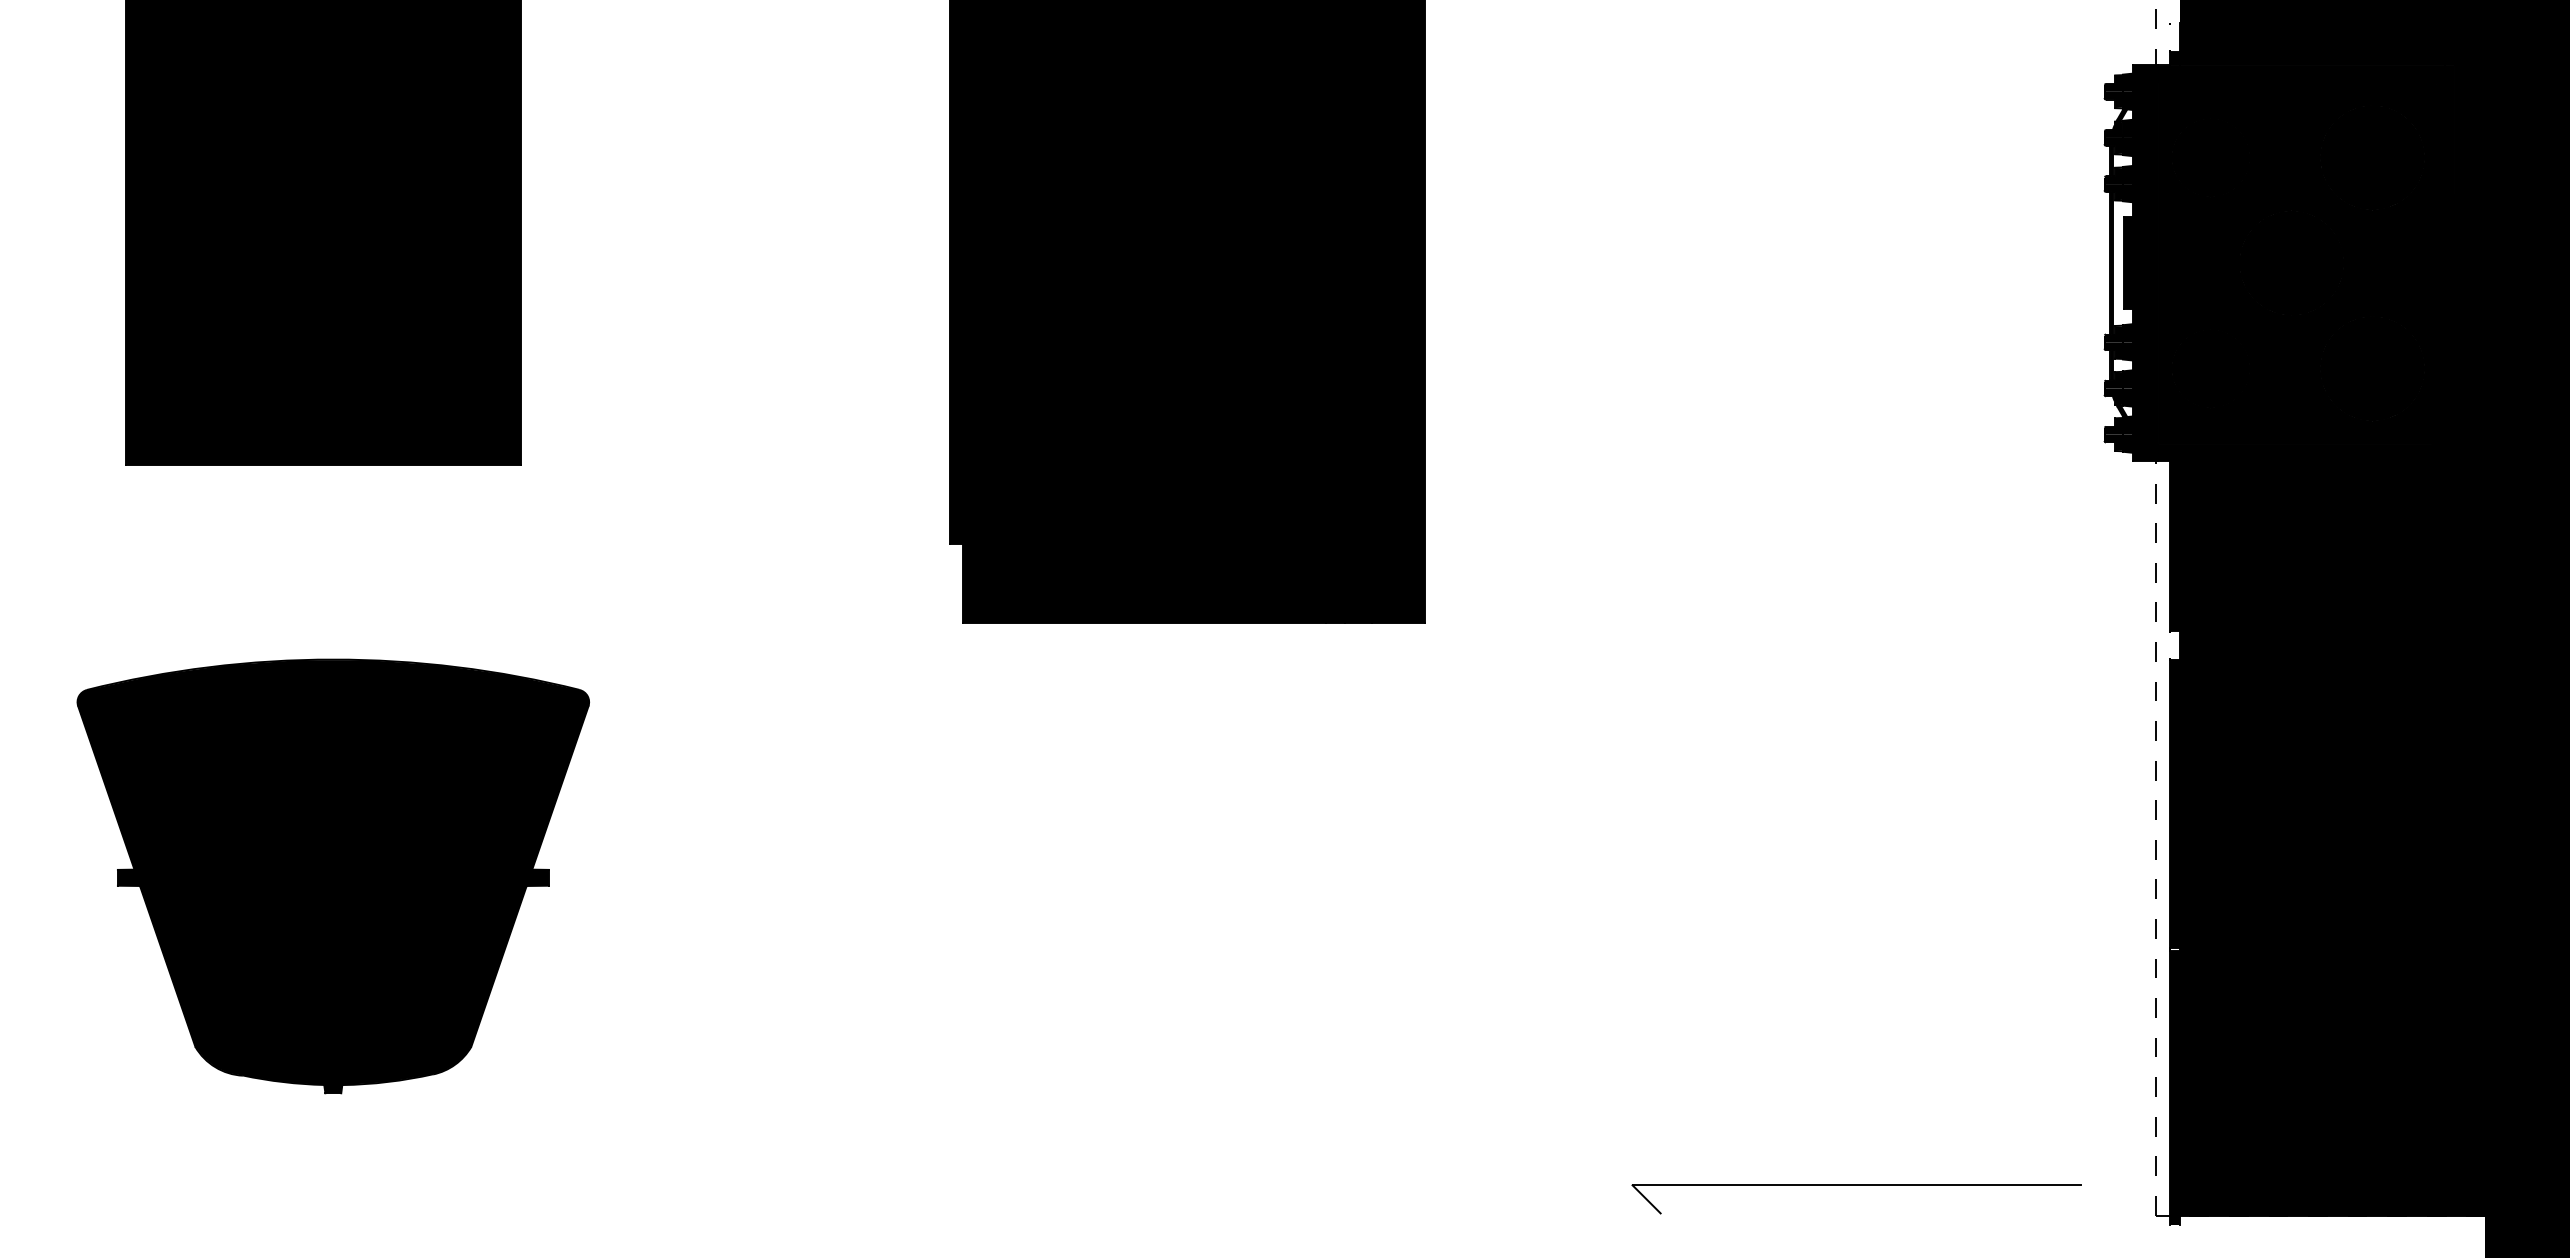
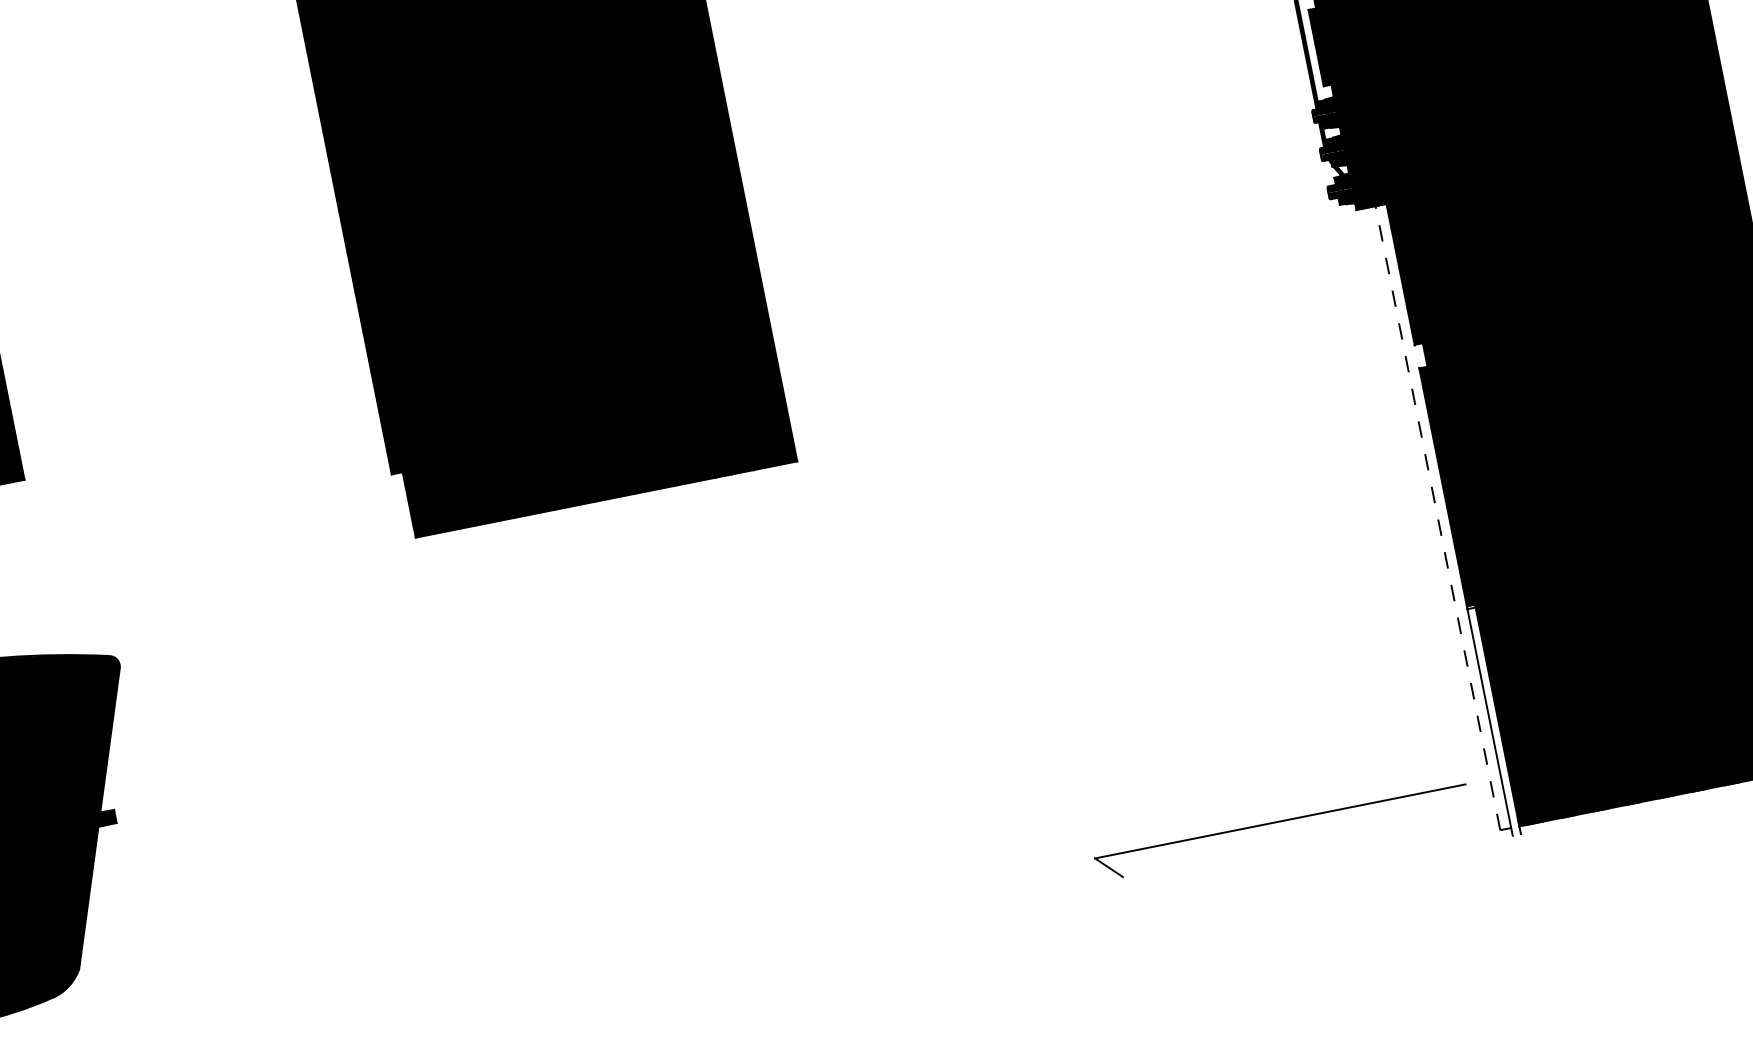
fill: (2174, 1088) -> (1494, 722), removed
part: (1856, 1185) -> (1280, 821), moved

